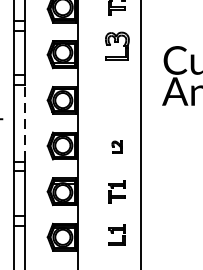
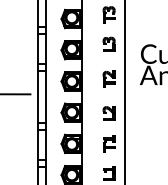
part: (116, 44) -> (108, 43), size x0.71
part: (116, 96) -> (108, 78), added
line: (25, 122) -> (46, 96), dashed -> solid
part: (116, 147) -> (108, 113), size x1.67

